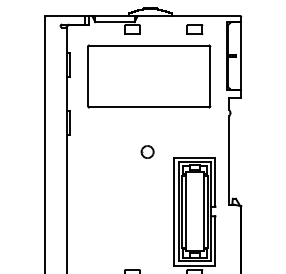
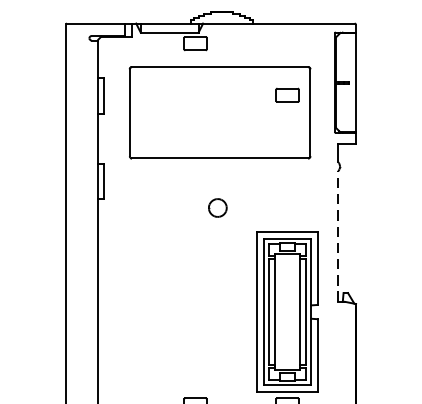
part: (194, 29) -> (286, 95), moved
part: (147, 151) -> (217, 207), moved
line: (229, 159) -> (338, 235), solid -> dashed

